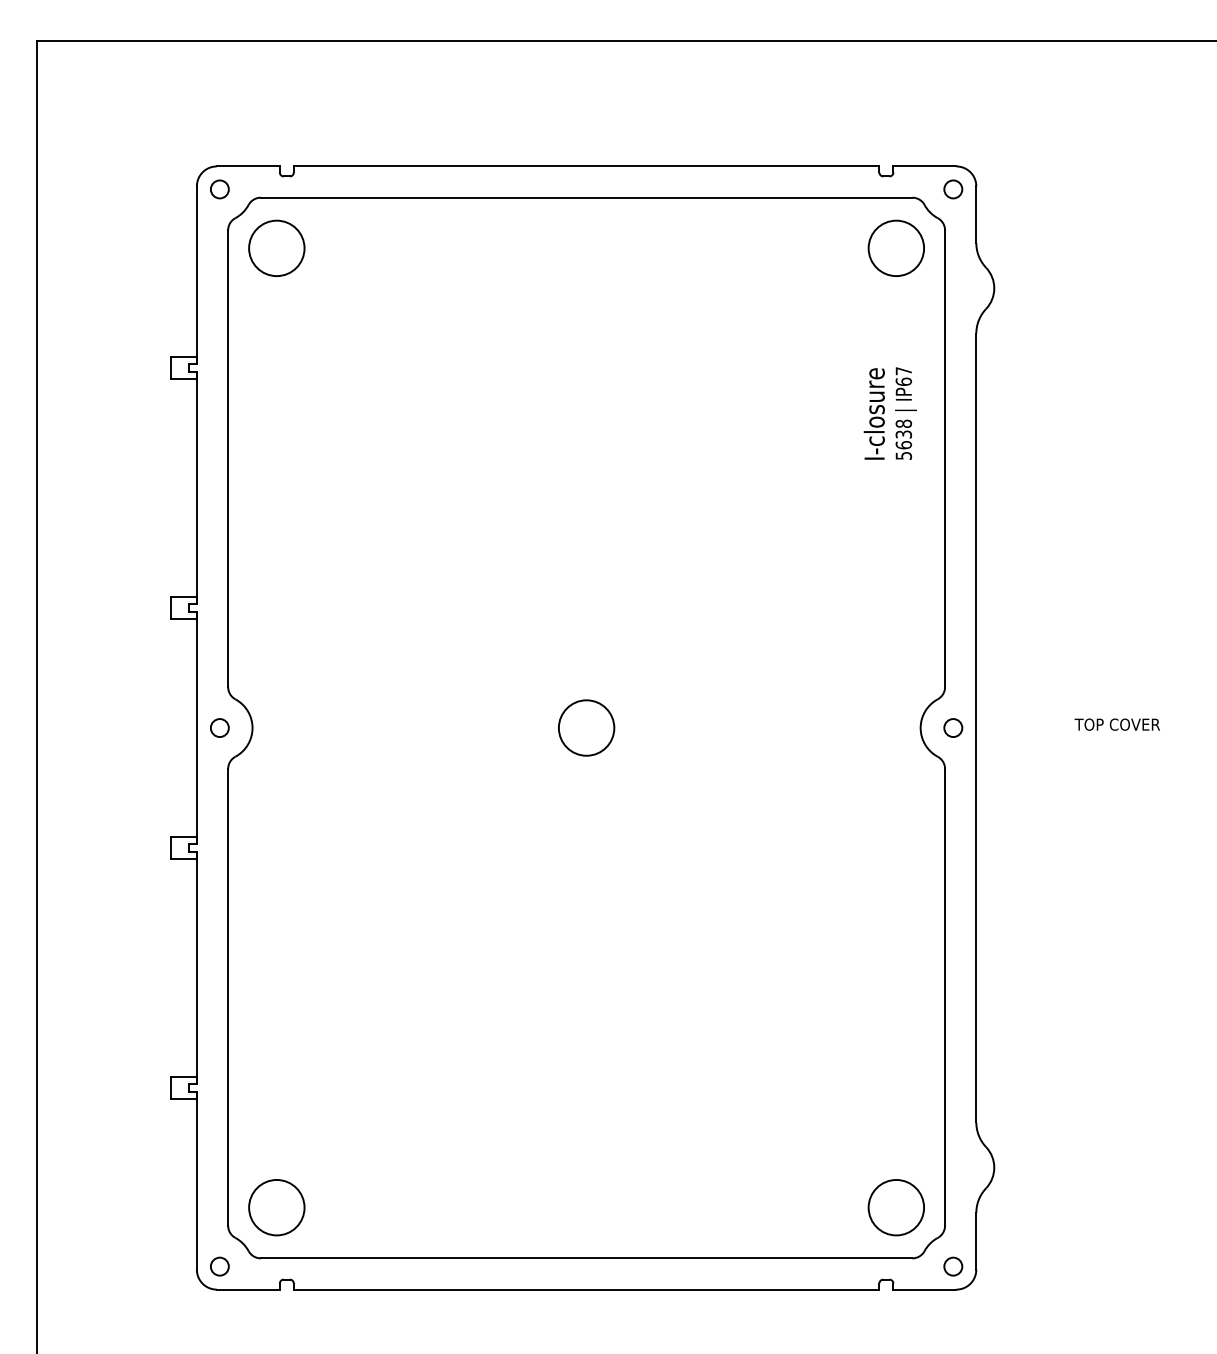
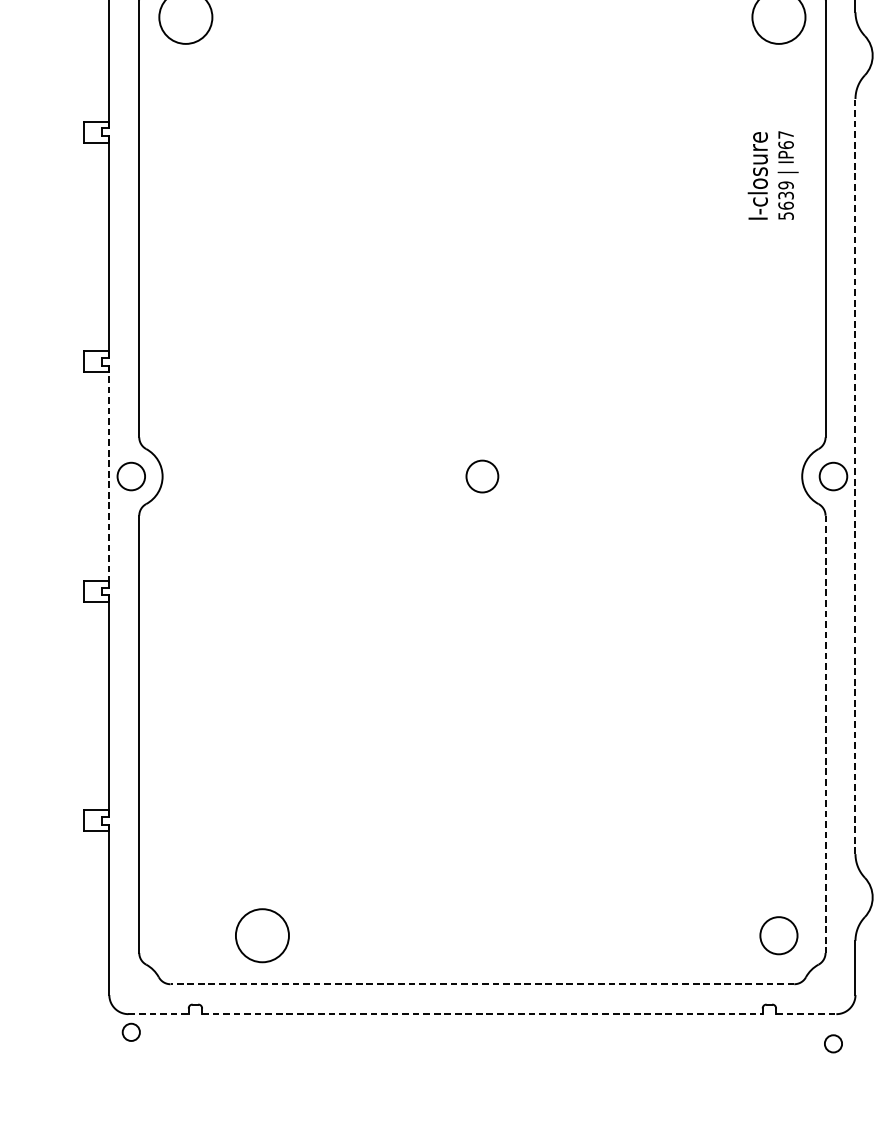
text: (903, 423) -> (785, 185), 5638 -> 5639
circle: (586, 727) -> (482, 476), size x0.6
line: (976, 727) -> (855, 476), solid -> dashed
line: (196, 728) -> (108, 476), solid -> dashed
circle: (219, 728) -> (130, 476), size x1.6
circle: (953, 728) -> (833, 476), size x1.6
line: (945, 997) -> (825, 734), solid -> dashed
circle: (276, 1207) -> (262, 935), moved
circle: (896, 1207) -> (779, 935), size x0.7
line: (586, 1258) -> (482, 984), solid -> dashed
circle: (219, 1266) -> (130, 1032), moved
circle: (953, 1266) -> (833, 1043), moved
line: (248, 1289) -> (158, 1014), solid -> dashed
line: (586, 1289) -> (482, 1014), solid -> dashed
line: (925, 1289) -> (806, 1014), solid -> dashed

